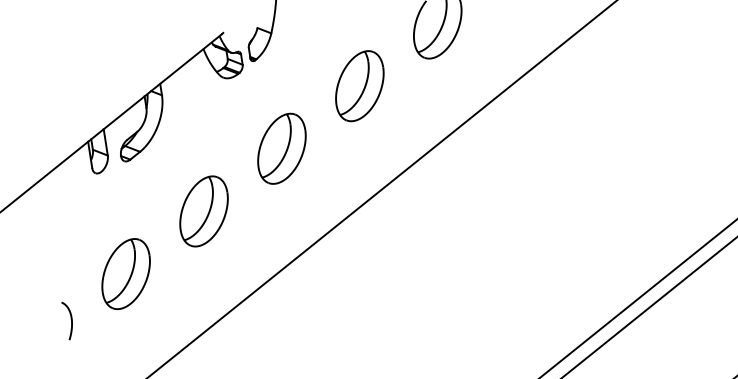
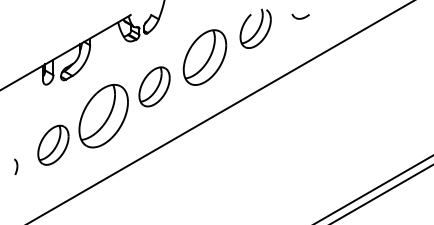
part: (360, 85) -> (205, 57), size x1.4
part: (204, 210) -> (104, 115), size x1.6
part: (67, 319) -> (15, 166), size x0.7

